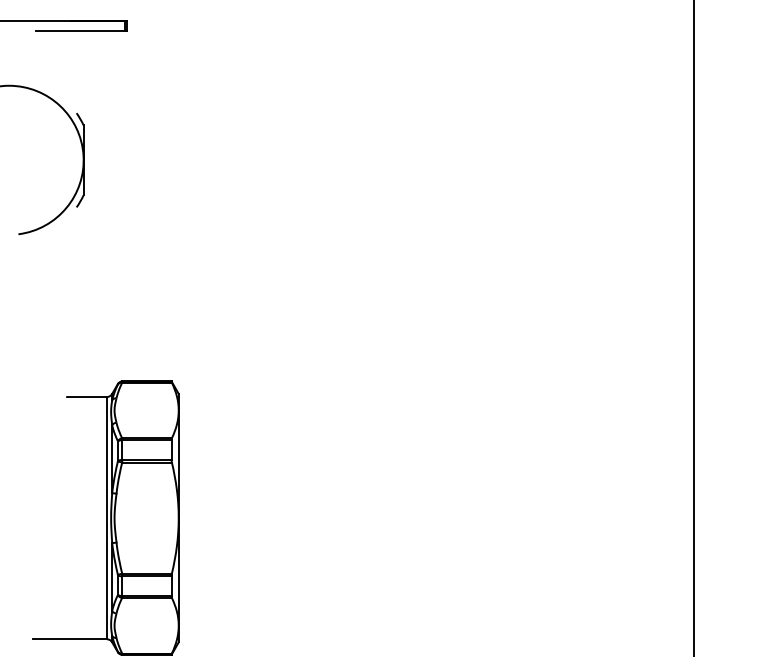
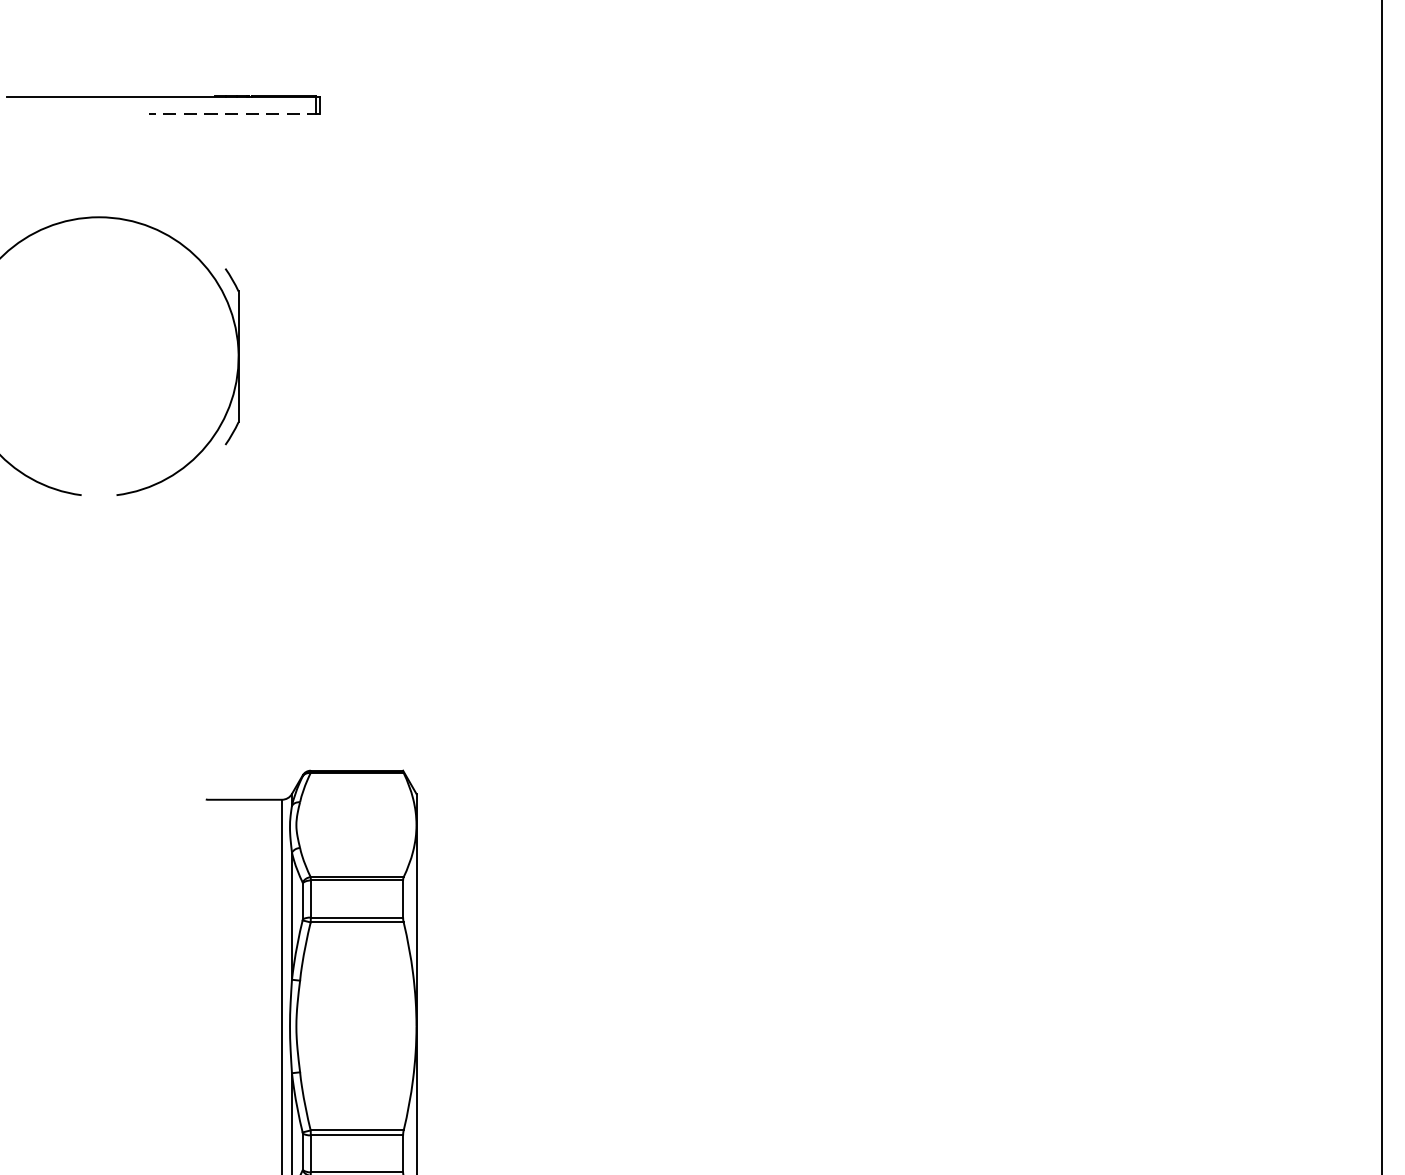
line: (81, 30) -> (234, 113), solid -> dashed

